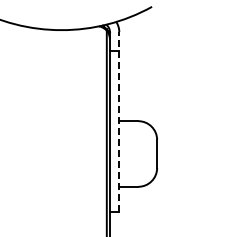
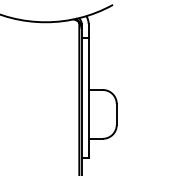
line: (119, 122) -> (88, 90), dashed -> solid

